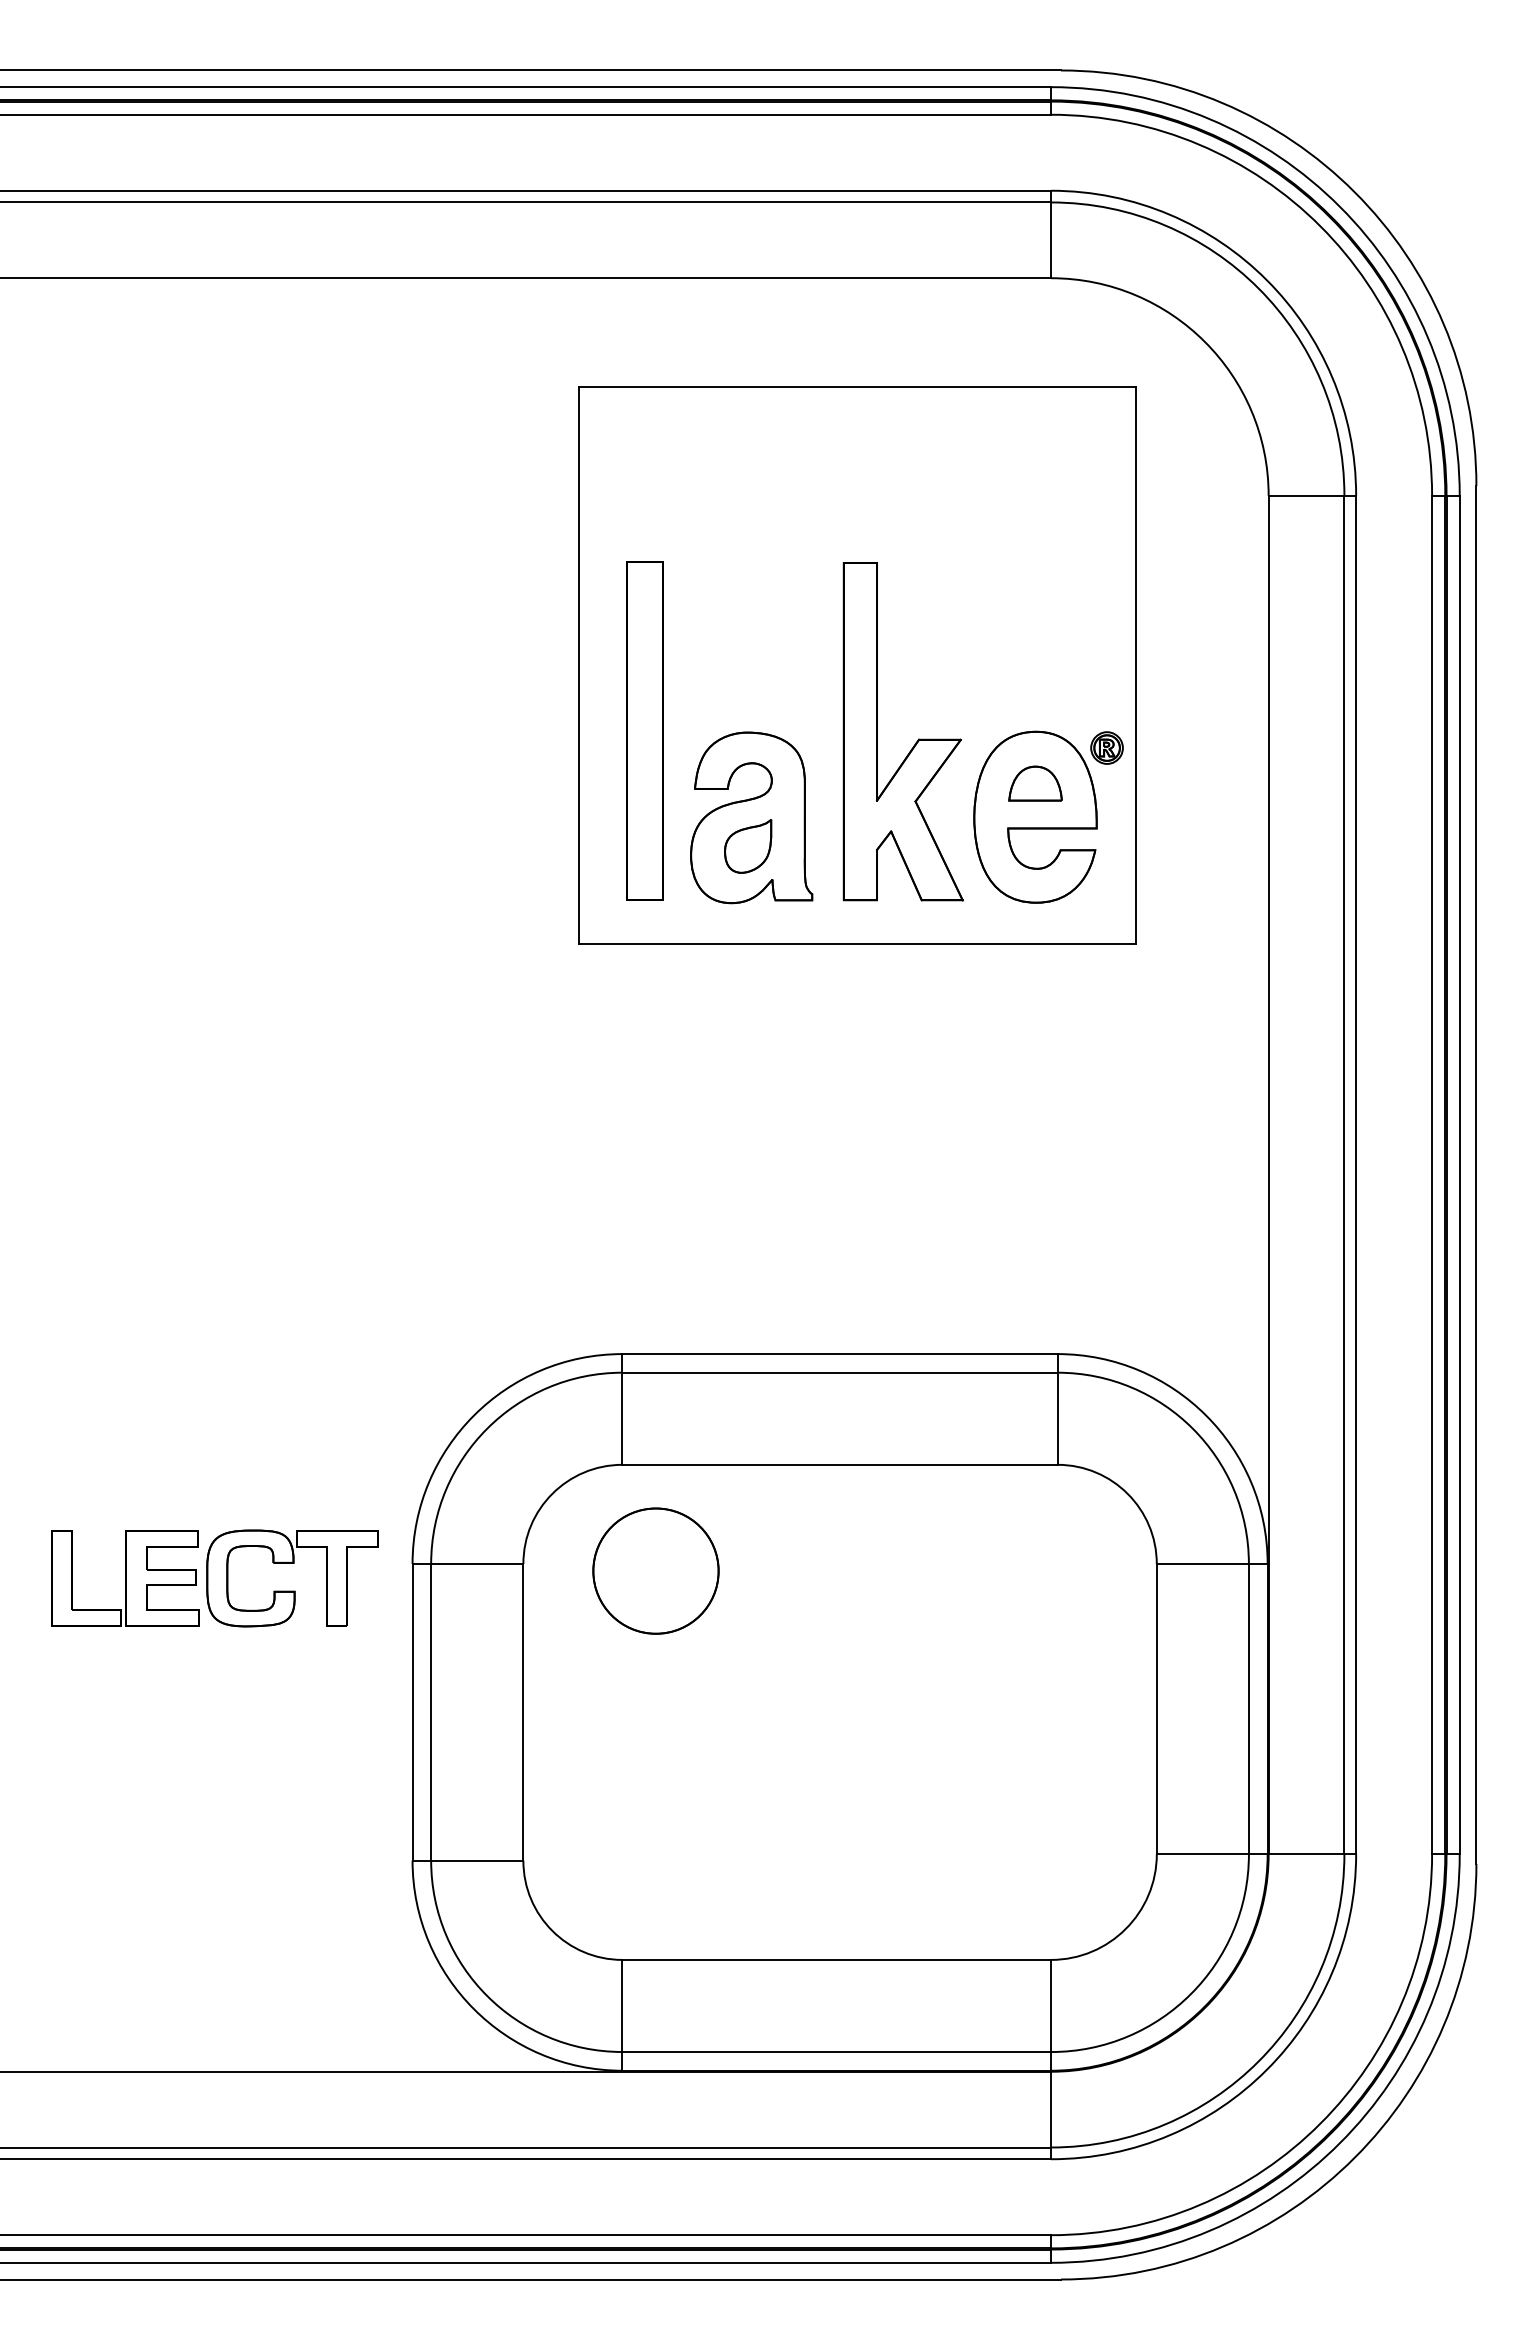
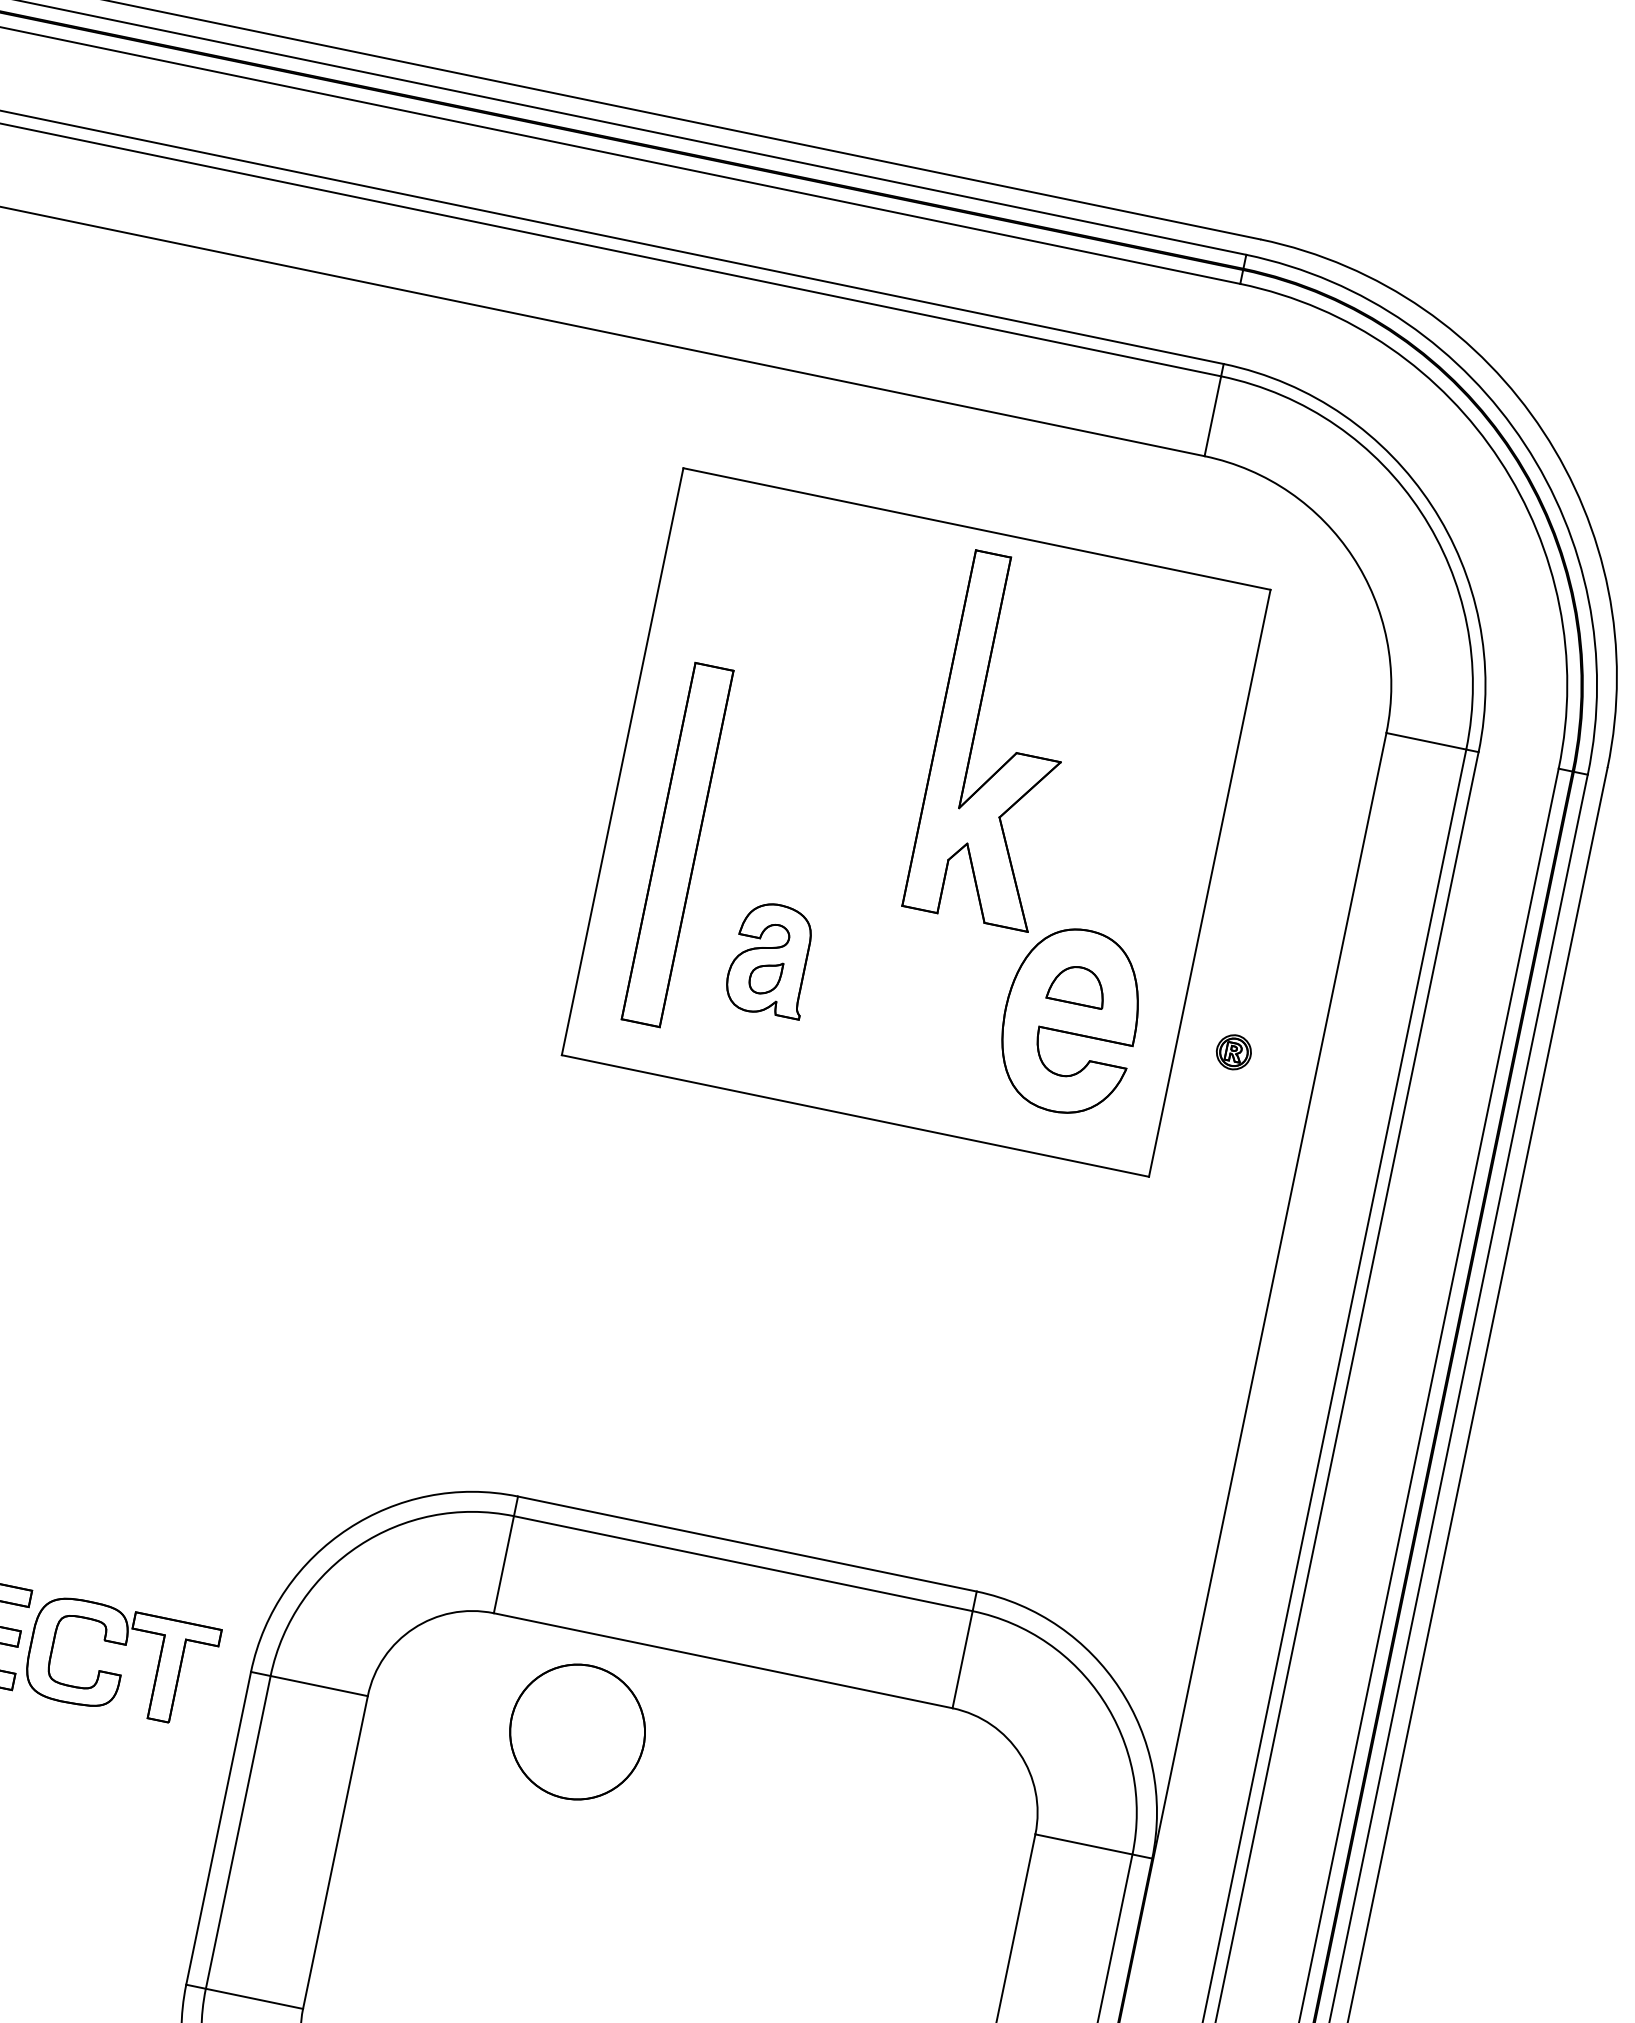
part: (917, 739) -> (1015, 752), moved
part: (1106, 747) -> (1233, 1051), moved
part: (751, 817) -> (771, 959), size x0.6
part: (655, 1570) -> (577, 1731), moved

